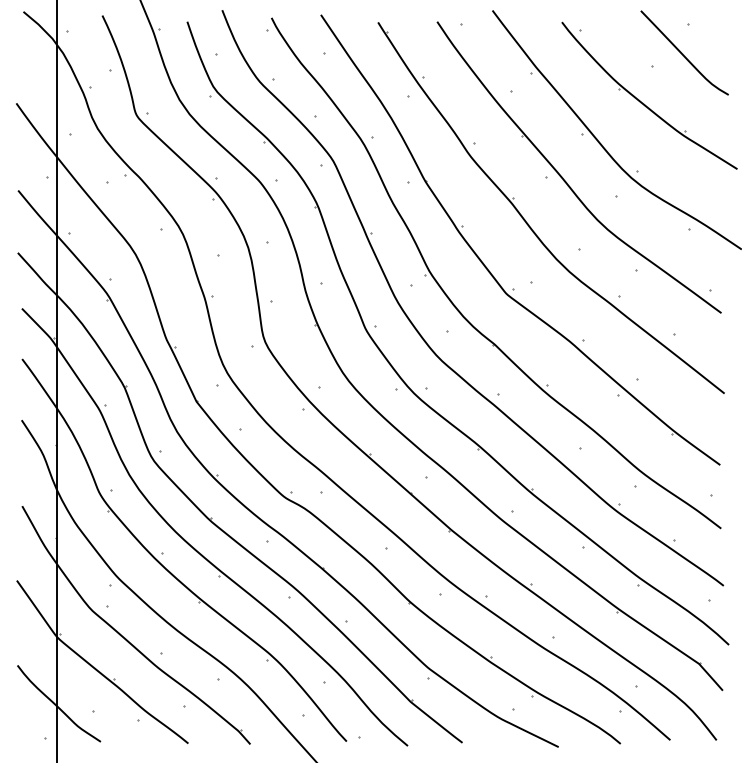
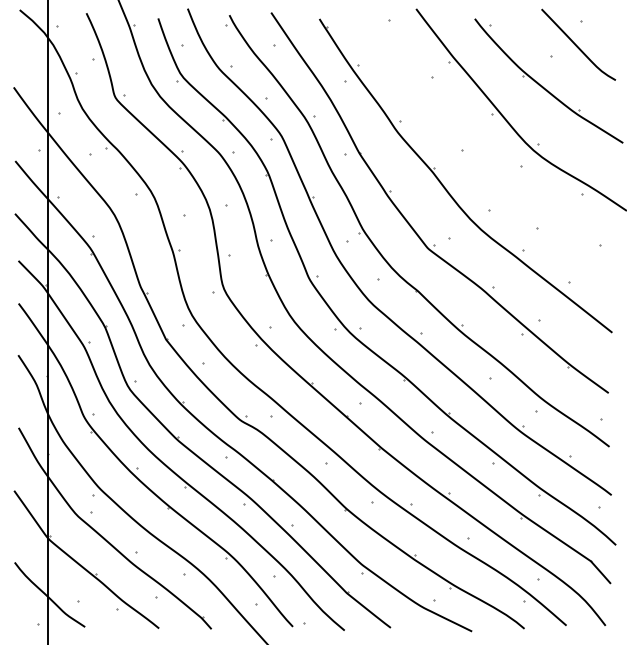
part: (563, 177) -> (476, 150), removed

